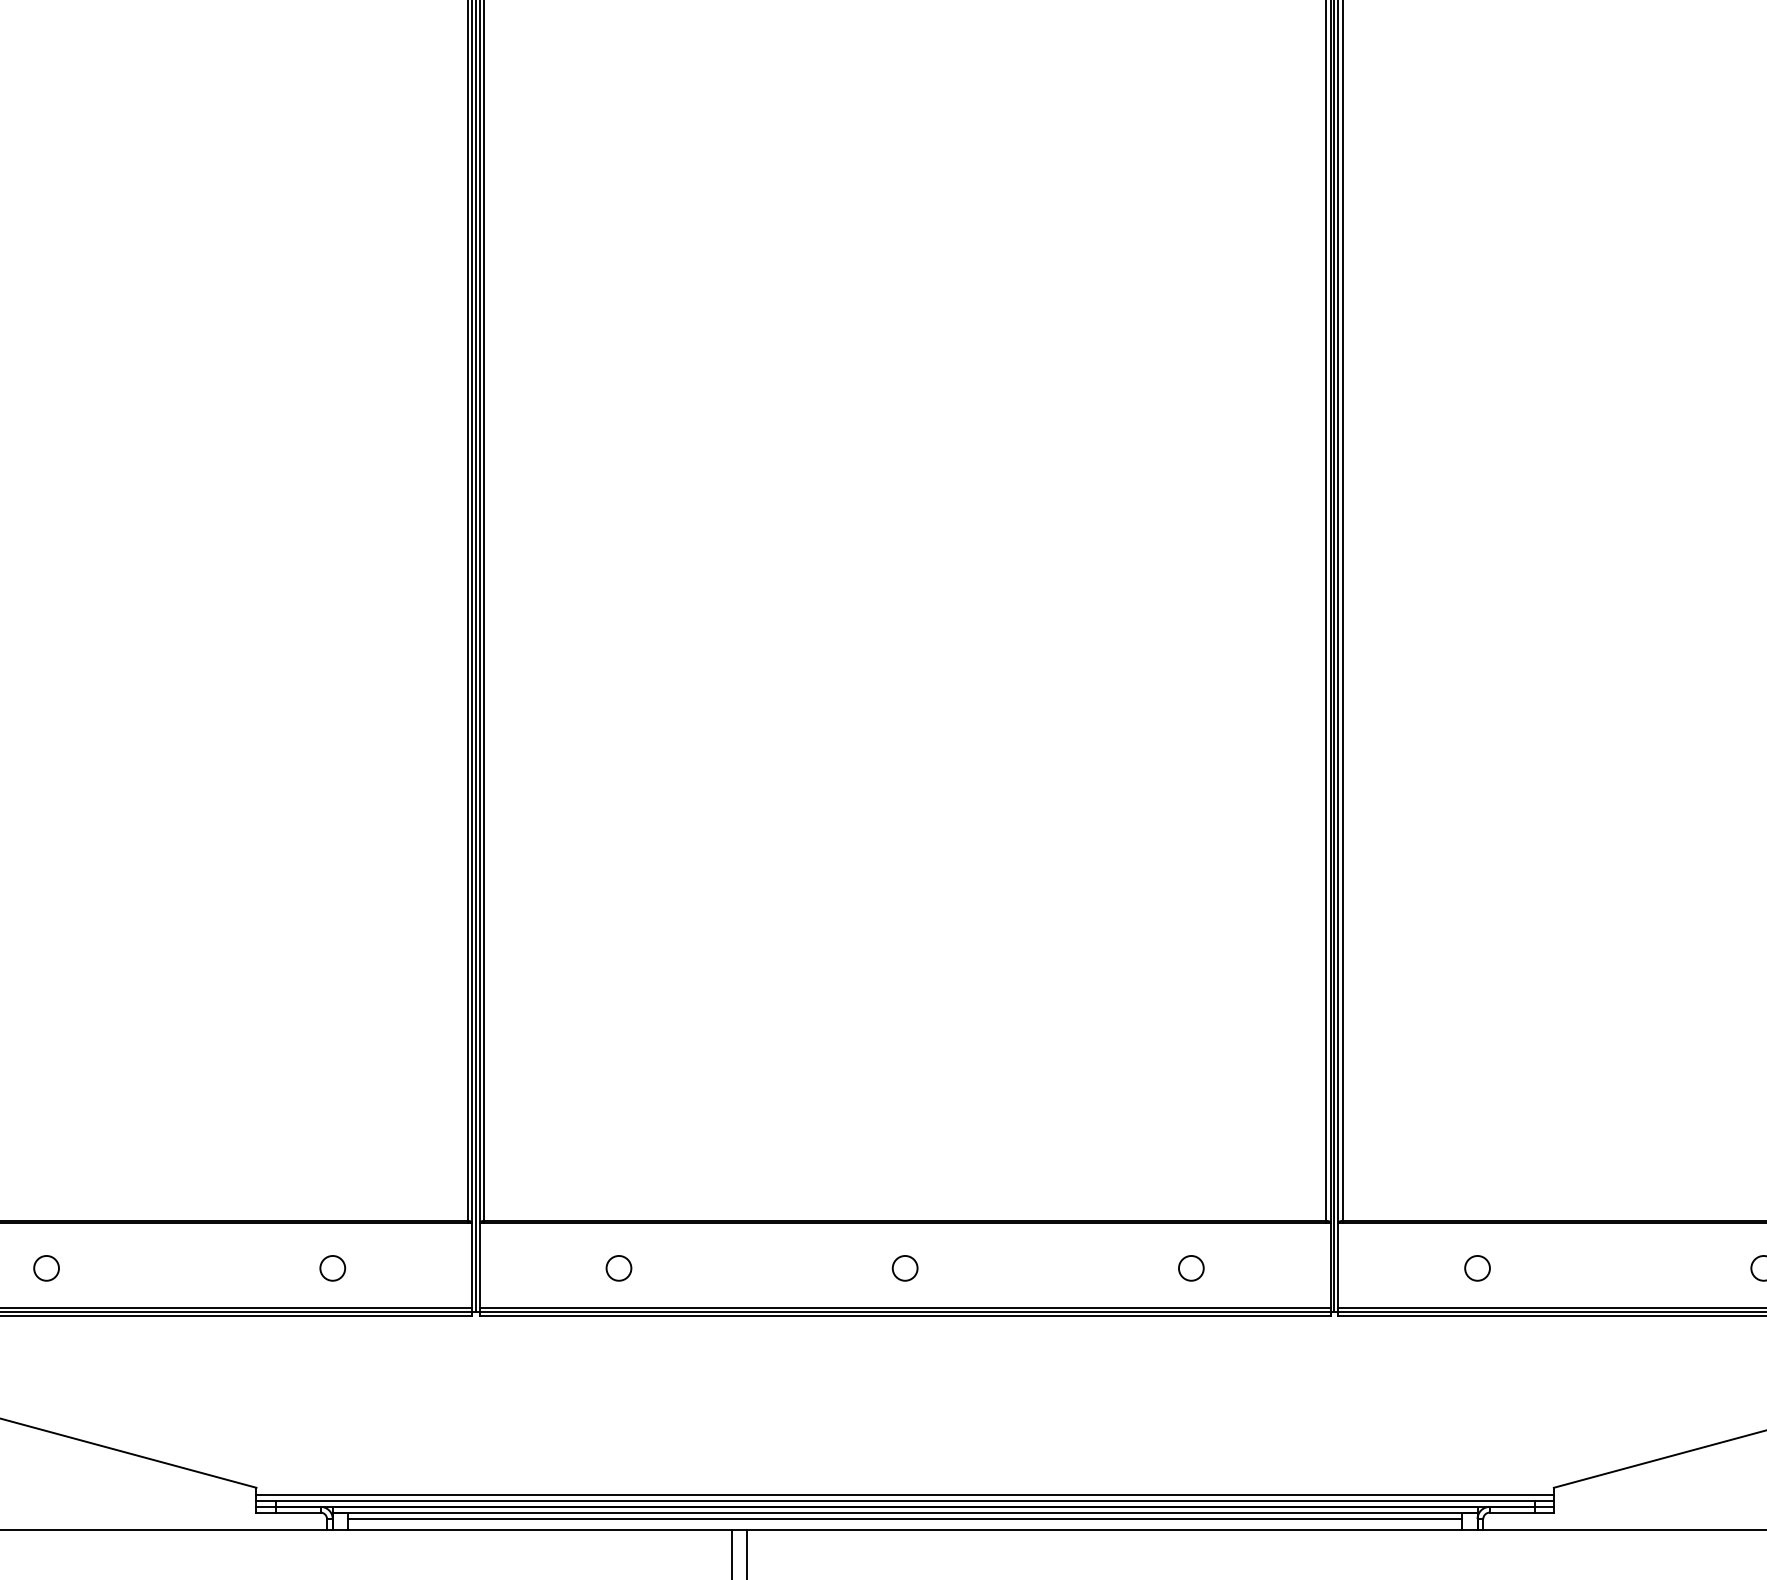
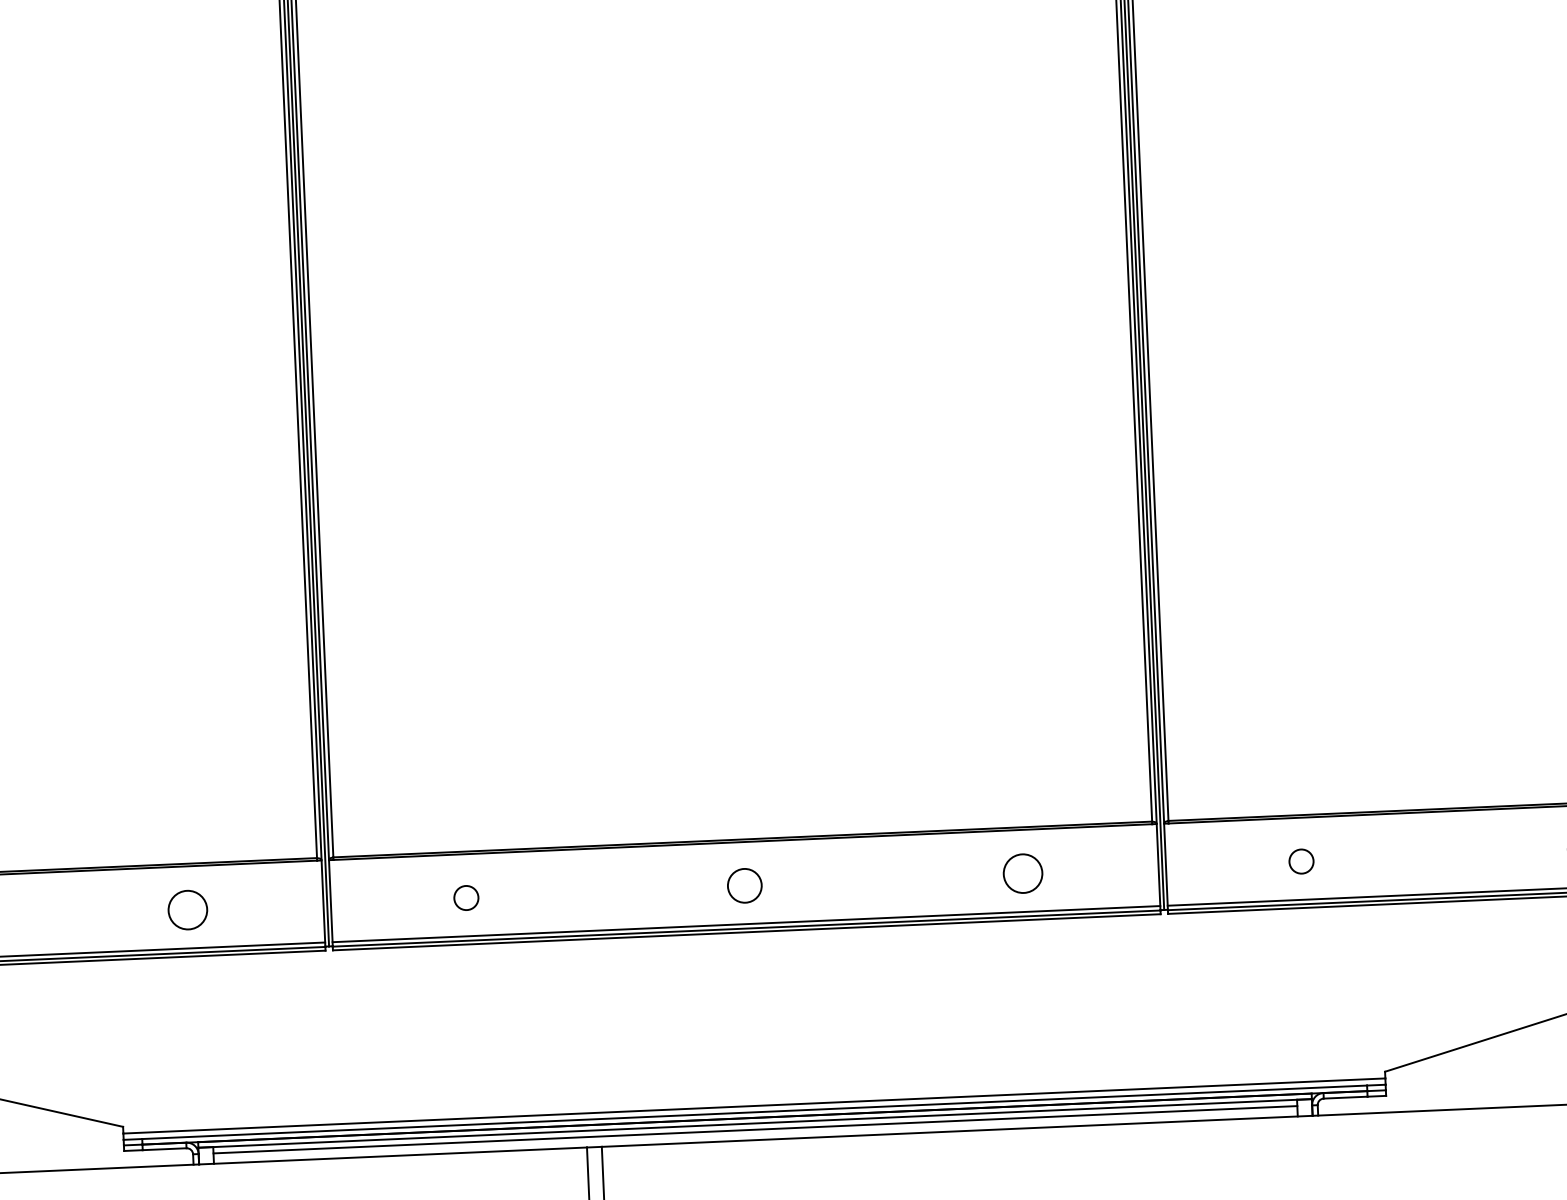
circle: (332, 1268) -> (187, 910), size x1.6
circle: (904, 1268) -> (744, 886), size x1.4
circle: (1191, 1268) -> (1023, 873), size x1.6

